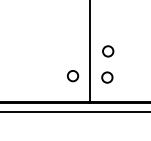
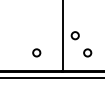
circle: (72, 75) -> (36, 52), moved
circle: (107, 76) -> (87, 52), moved

